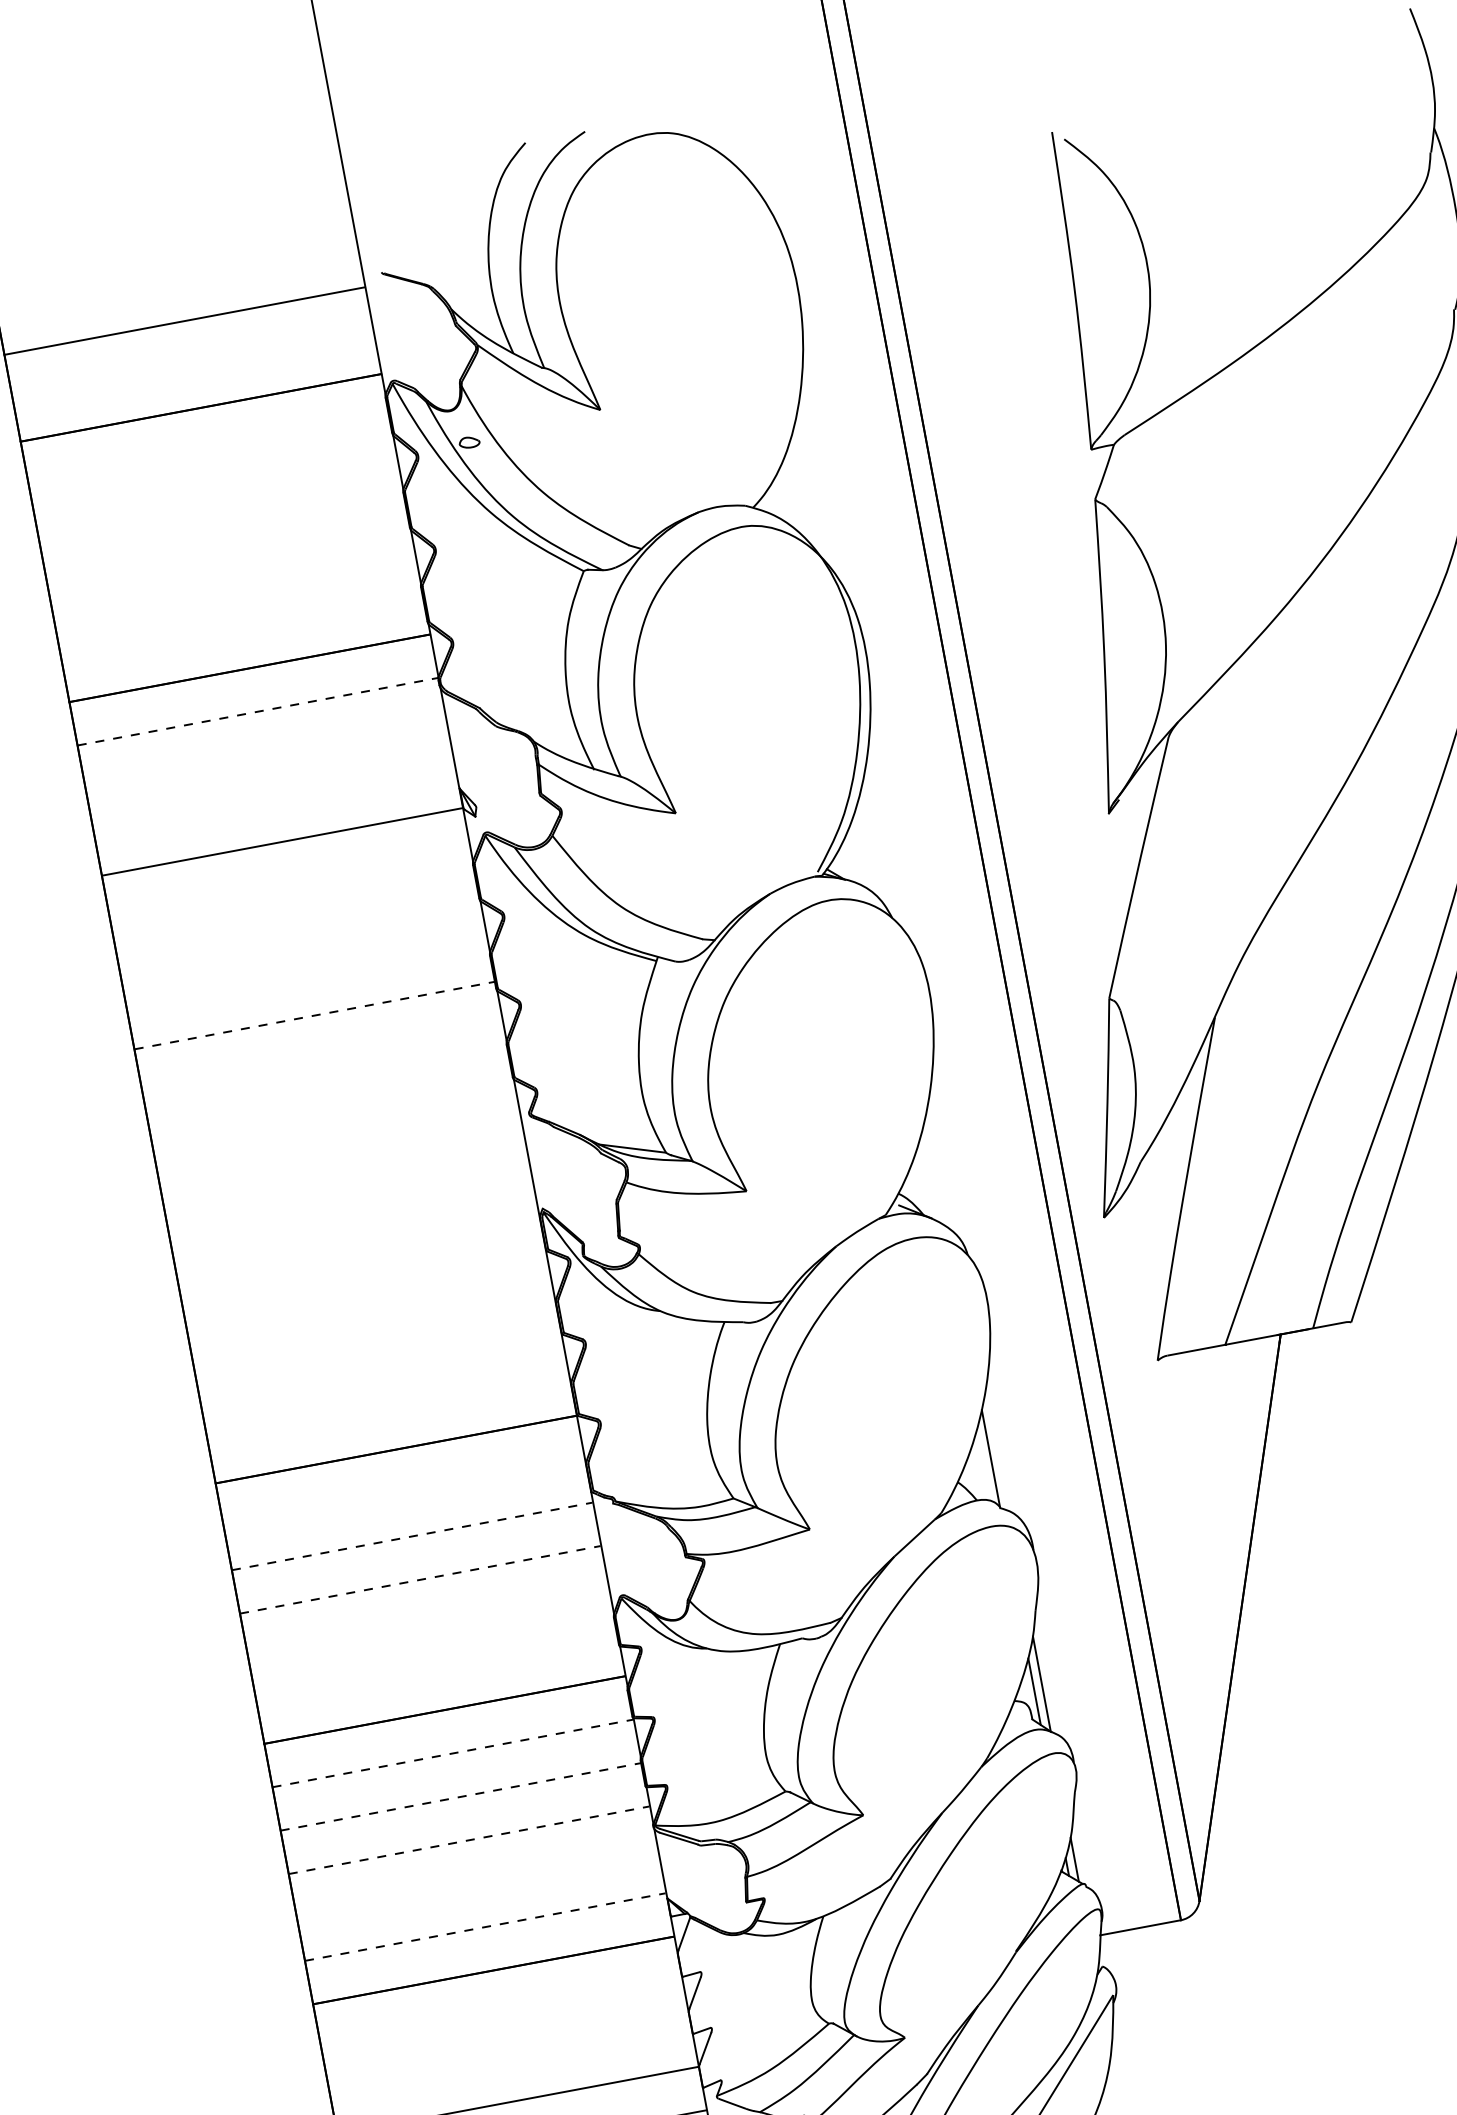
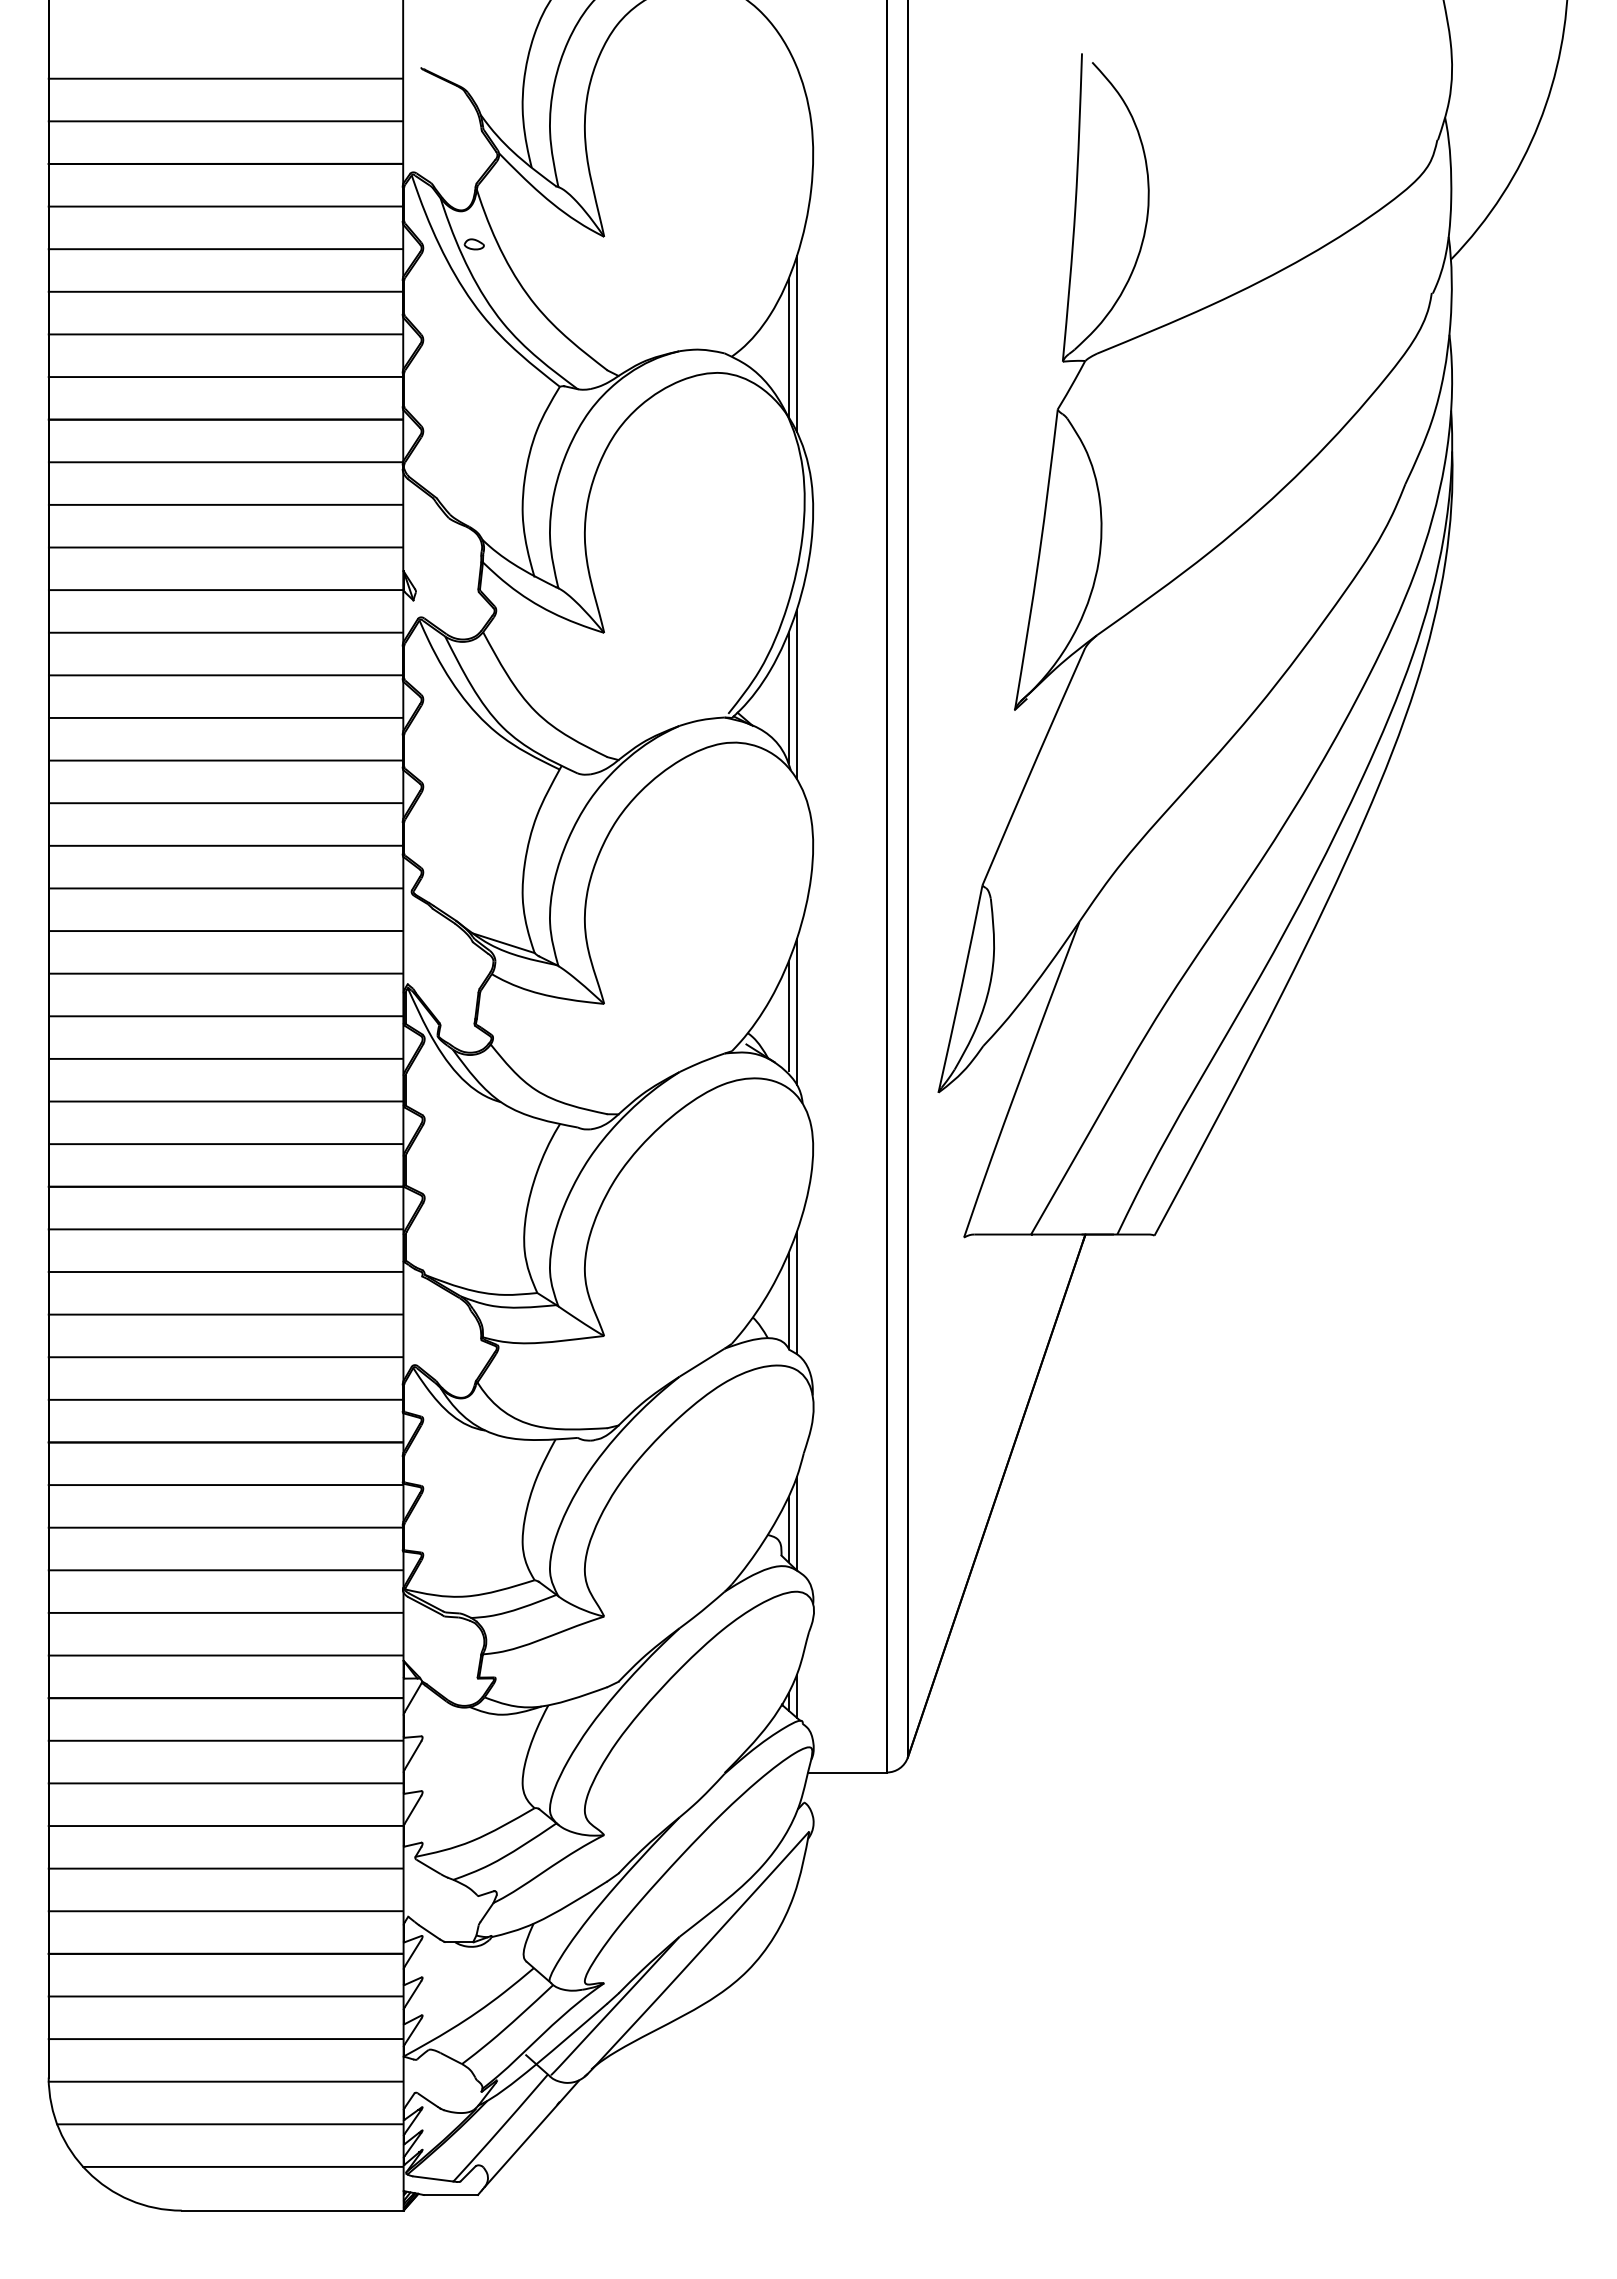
line: (192, 364) -> (225, 121), added
line: (208, 451) -> (225, 206), added
line: (816, 481) -> (796, 343), added
line: (809, 488) -> (788, 348), added
line: (217, 495) -> (225, 249), added
line: (225, 537) -> (225, 291), added
line: (233, 581) -> (225, 334), added
line: (241, 624) -> (225, 376), added
line: (257, 712) -> (225, 462), dashed -> solid
line: (265, 754) -> (225, 504), added
line: (273, 798) -> (225, 547), added
line: (883, 839) -> (796, 694), added
line: (875, 844) -> (788, 697), added
line: (290, 885) -> (225, 632), added
line: (298, 928) -> (225, 675), added
line: (306, 971) -> (225, 717), added
line: (314, 1015) -> (225, 760), dashed -> solid
line: (322, 1059) -> (225, 803), added
line: (330, 1102) -> (225, 845), added
line: (338, 1145) -> (225, 888), added
line: (943, 1162) -> (796, 1011), added
line: (936, 1168) -> (788, 1016), added
line: (347, 1189) -> (225, 931), added
line: (355, 1232) -> (225, 973), added
line: (363, 1276) -> (225, 1016), added
line: (371, 1319) -> (225, 1058), added
line: (380, 1362) -> (226, 1101), added
line: (388, 1406) -> (226, 1144), added
line: (997, 1449) -> (796, 1293), added
line: (403, 1493) -> (225, 1229), added
line: (411, 1536) -> (225, 1271), dashed -> solid
line: (420, 1579) -> (225, 1314), dashed -> solid
line: (428, 1623) -> (225, 1357), added
line: (436, 1666) -> (225, 1399), added
line: (452, 1753) -> (225, 1485), dashed -> solid
line: (460, 1796) -> (225, 1527), dashed -> solid
line: (468, 1840) -> (225, 1570), dashed -> solid
line: (476, 1883) -> (225, 1612), added
line: (485, 1927) -> (225, 1655), dashed -> solid
line: (501, 2013) -> (225, 1740), added
line: (509, 2057) -> (225, 1783), added

